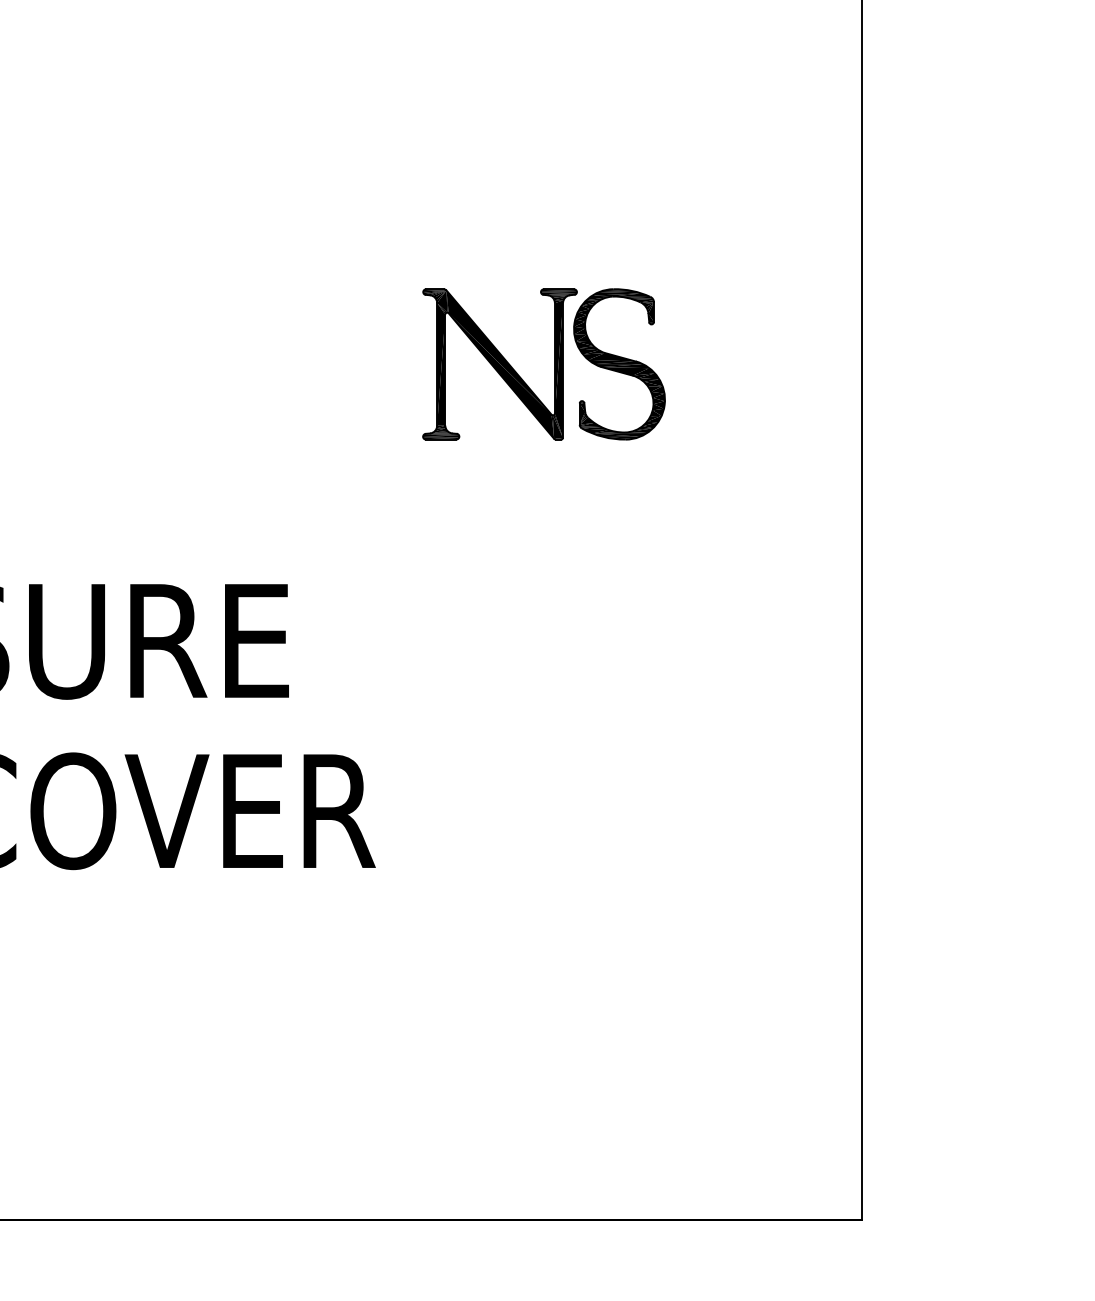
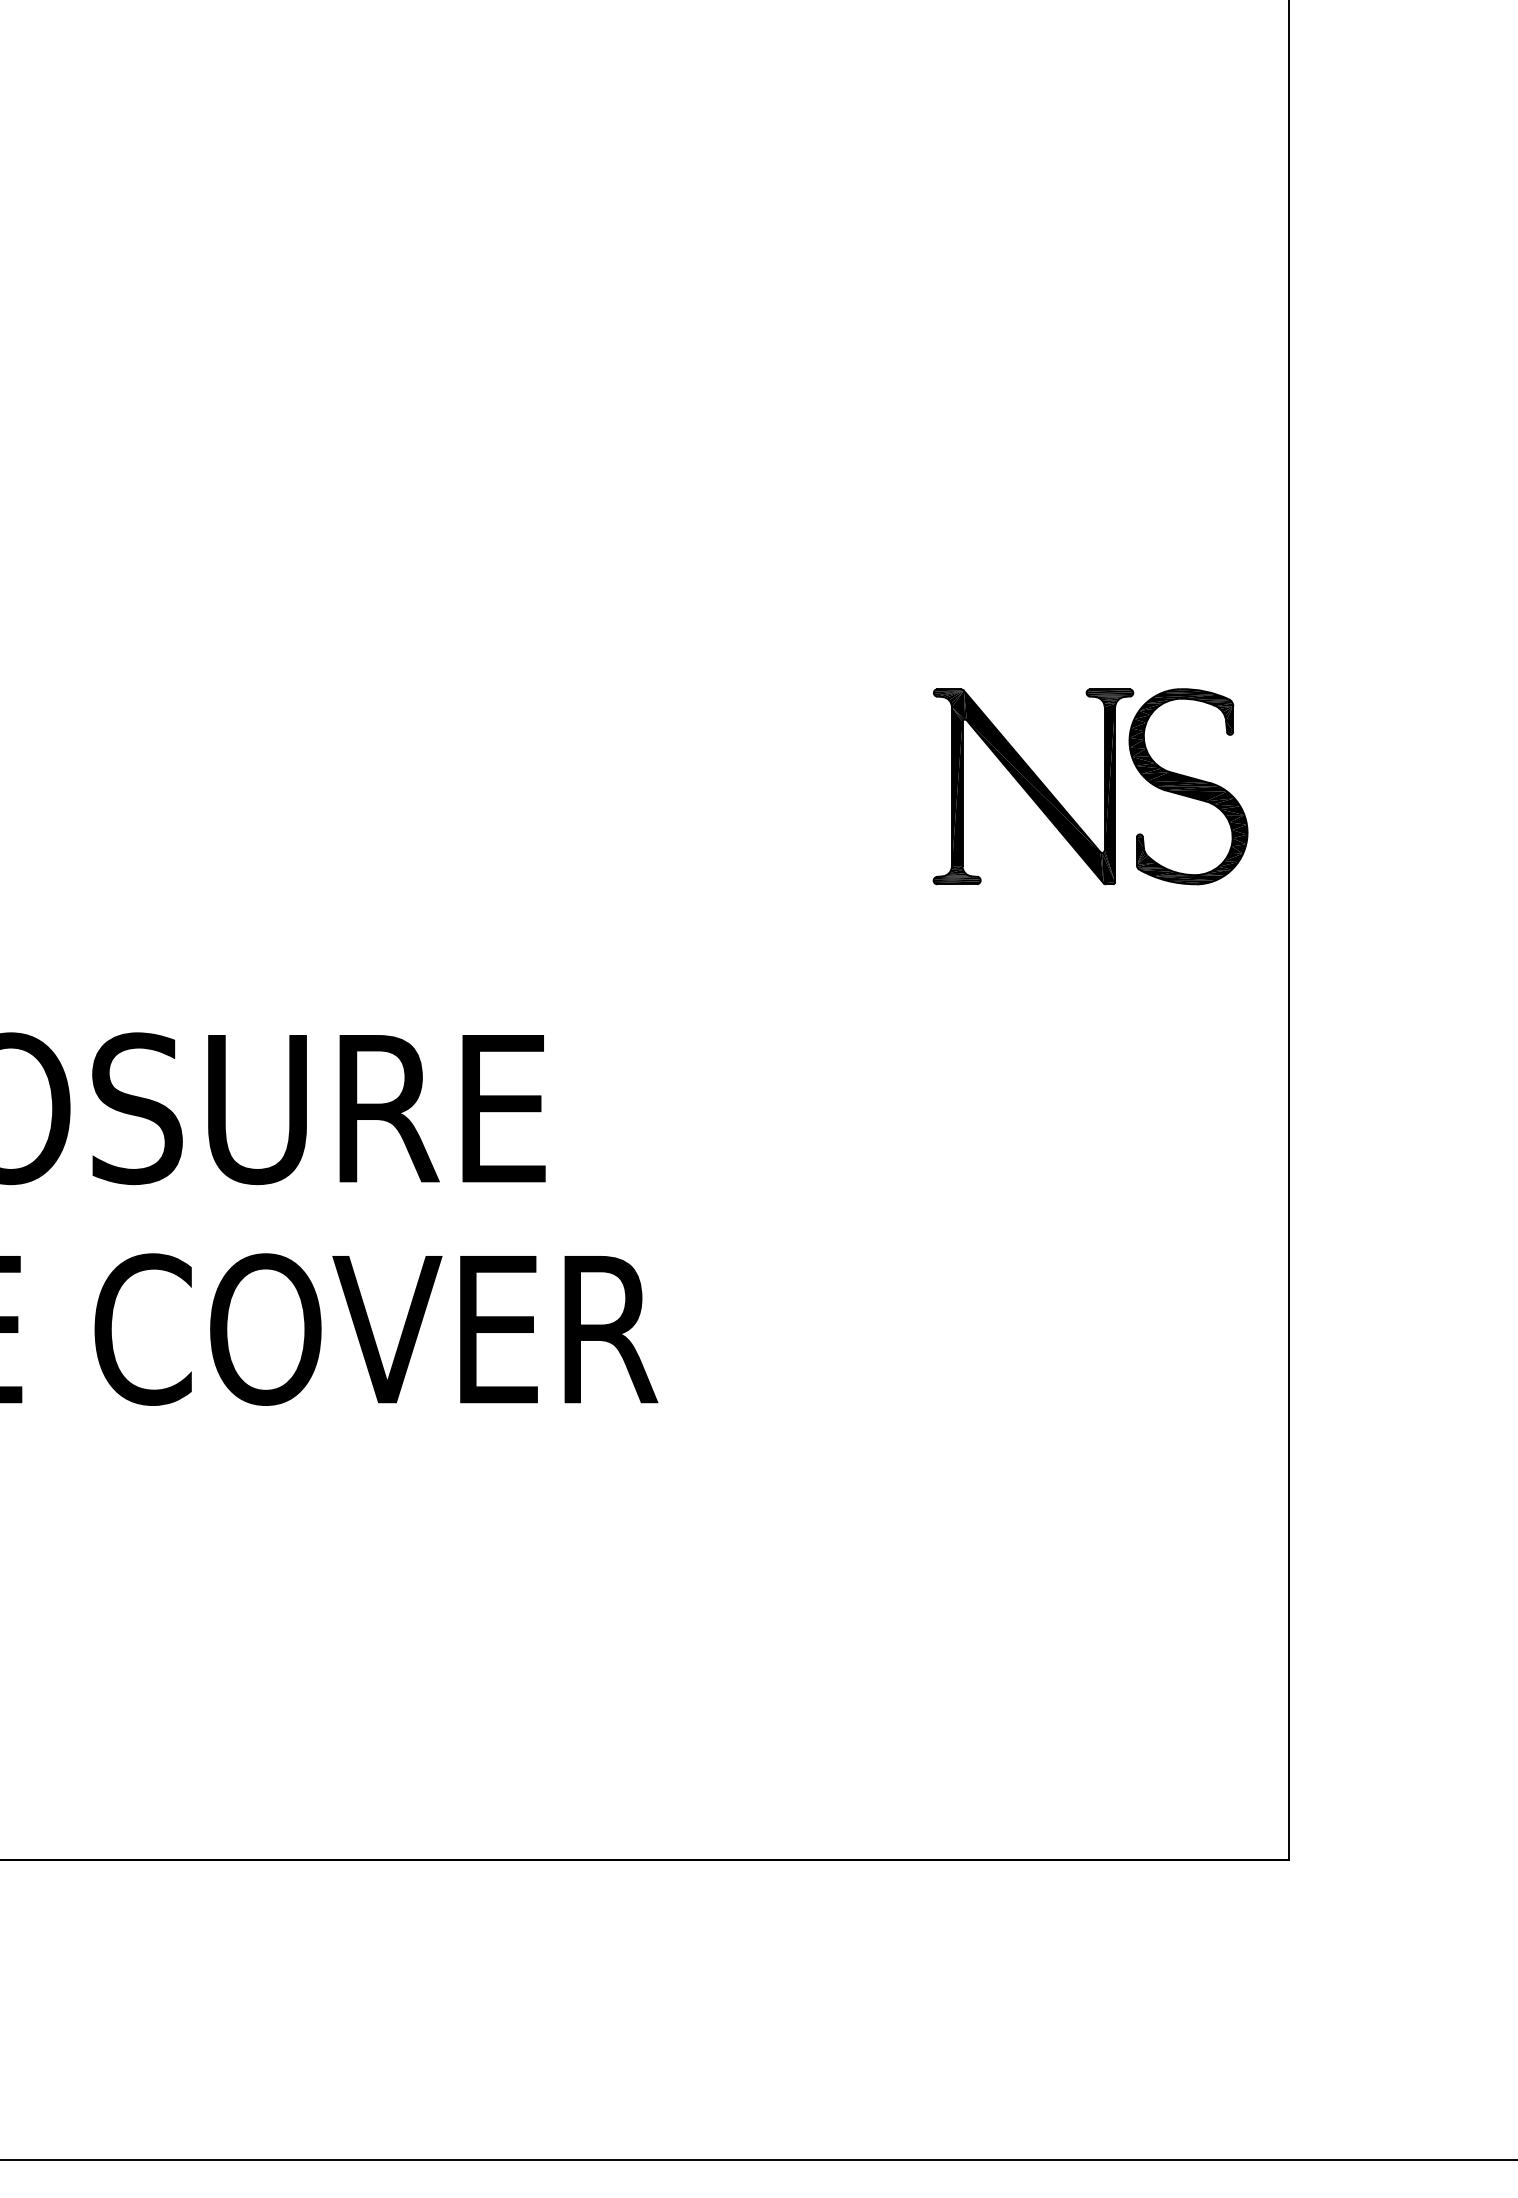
part: (554, 364) -> (1104, 786), moved

